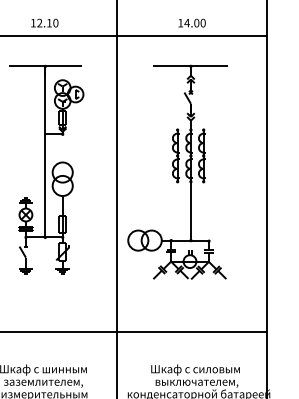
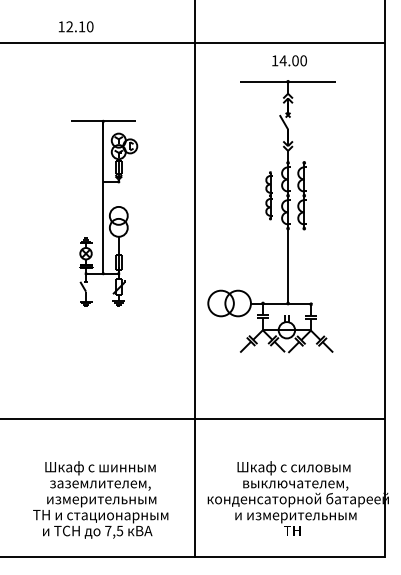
text: (44, 22) -> (75, 26), moved
text: (192, 22) -> (289, 60), moved
part: (175, 155) -> (268, 195), size x0.7
part: (46, 169) -> (104, 213), size x0.7

